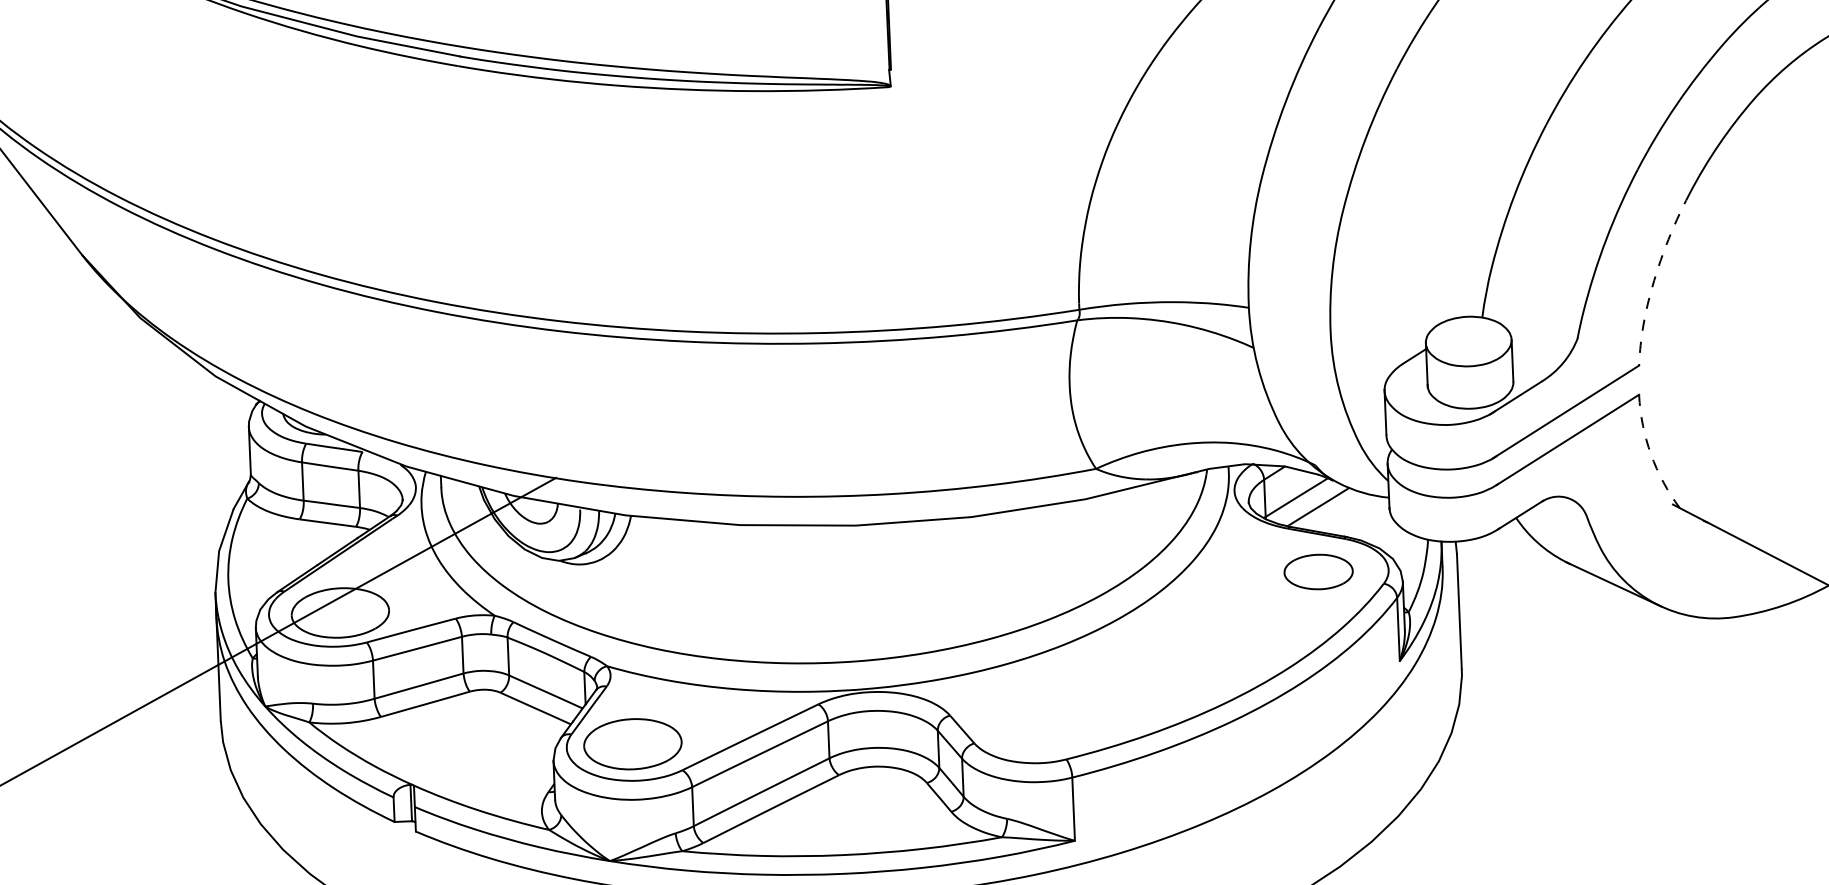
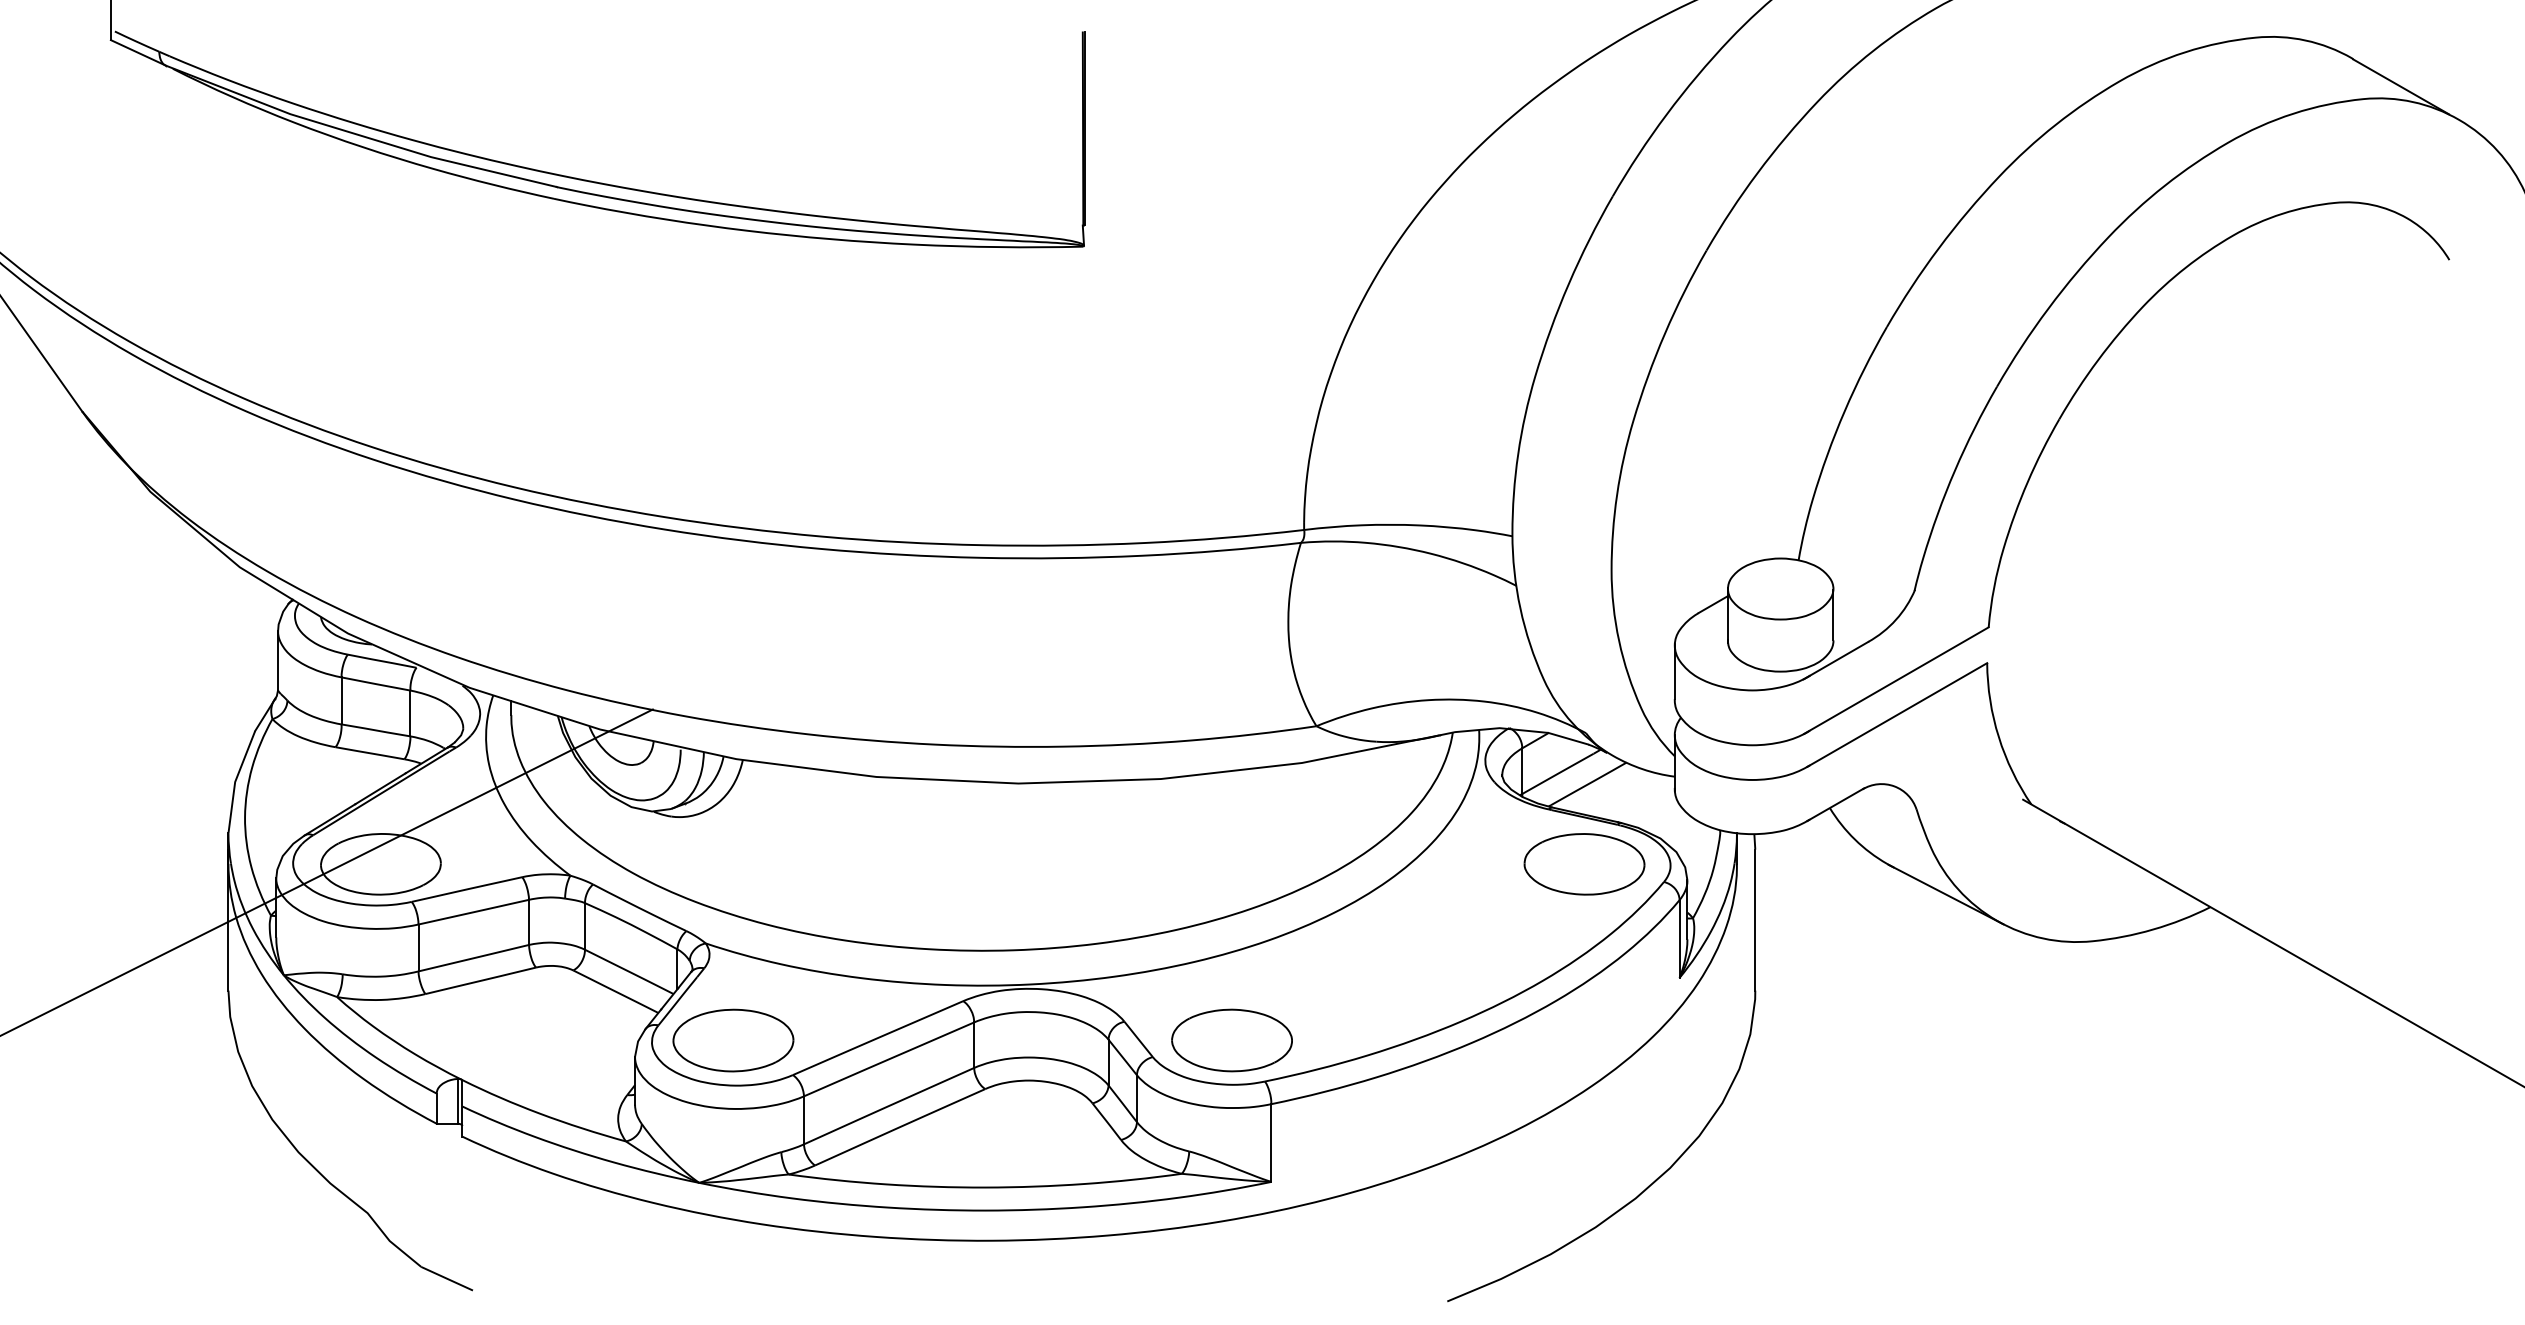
line: (1654, 278) -> (2012, 521), dashed -> solid
line: (1650, 454) -> (1998, 737), dashed -> solid
part: (1318, 572) -> (1584, 864), size x1.43
part: (1037, 727) -> (1231, 1040), added

